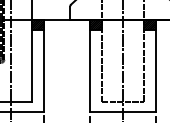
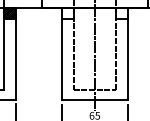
hatch: (95, 25) -> (67, 13), removed
hatch: (150, 25) -> (122, 13), removed

